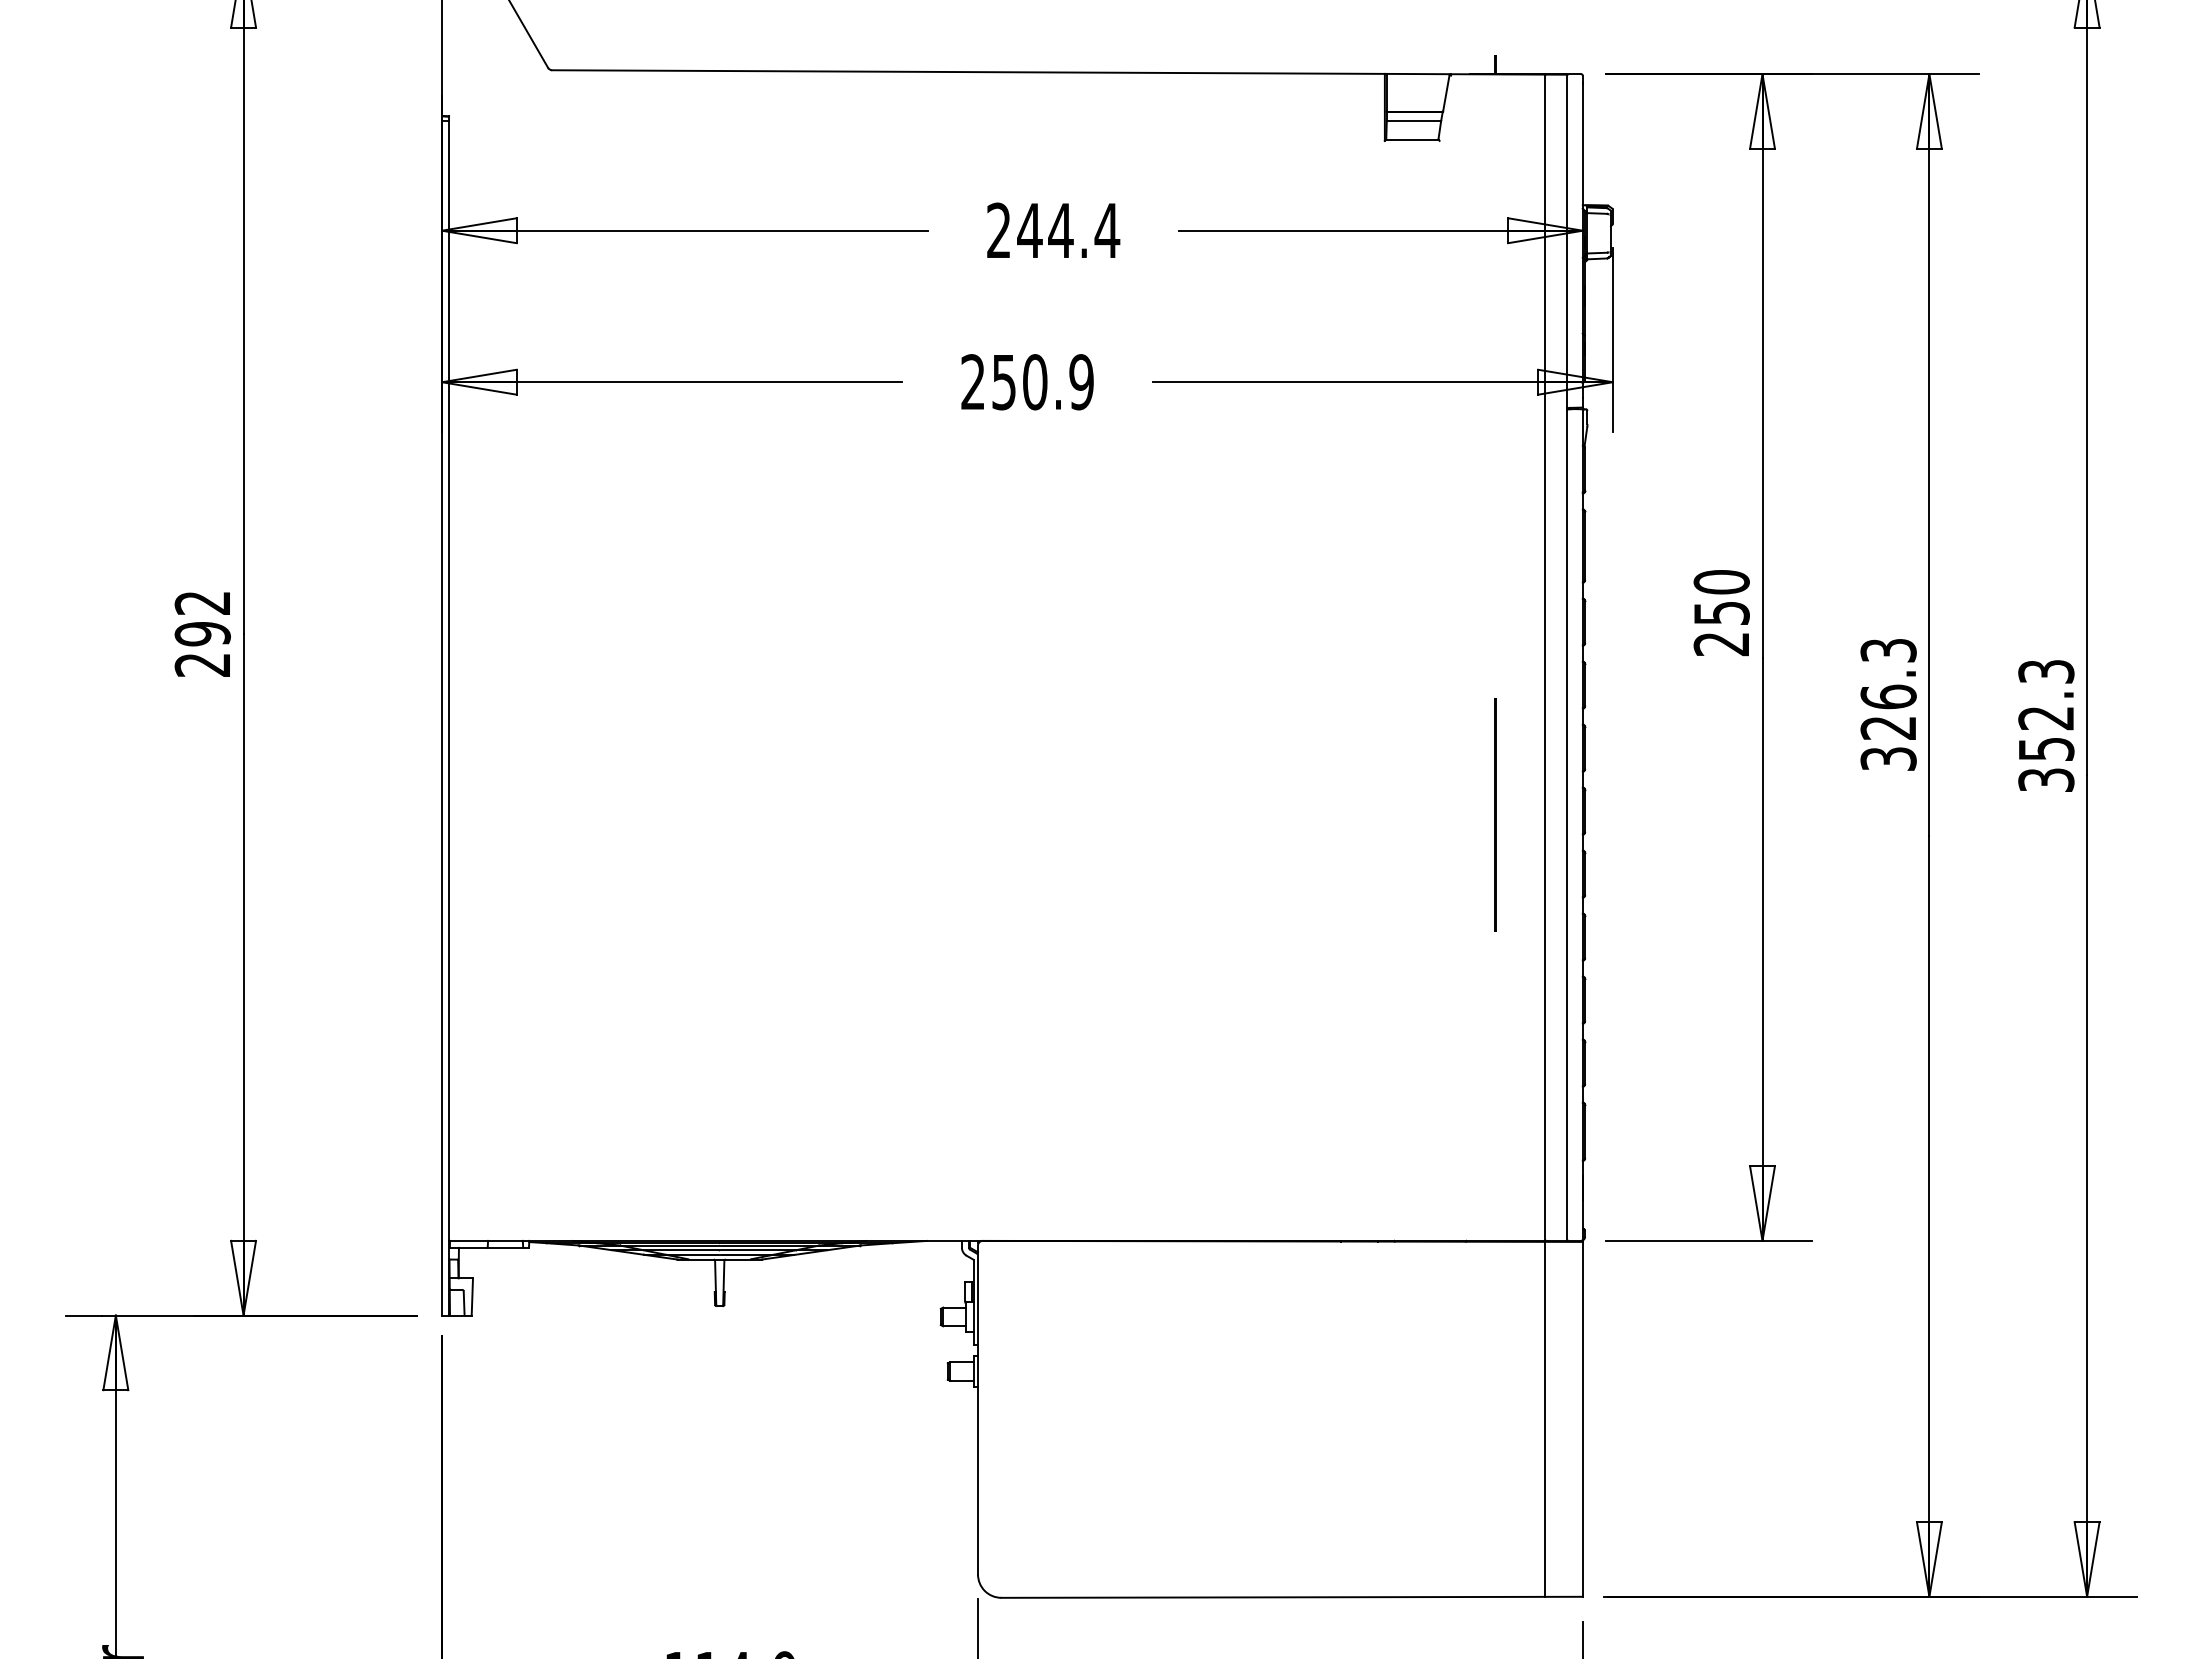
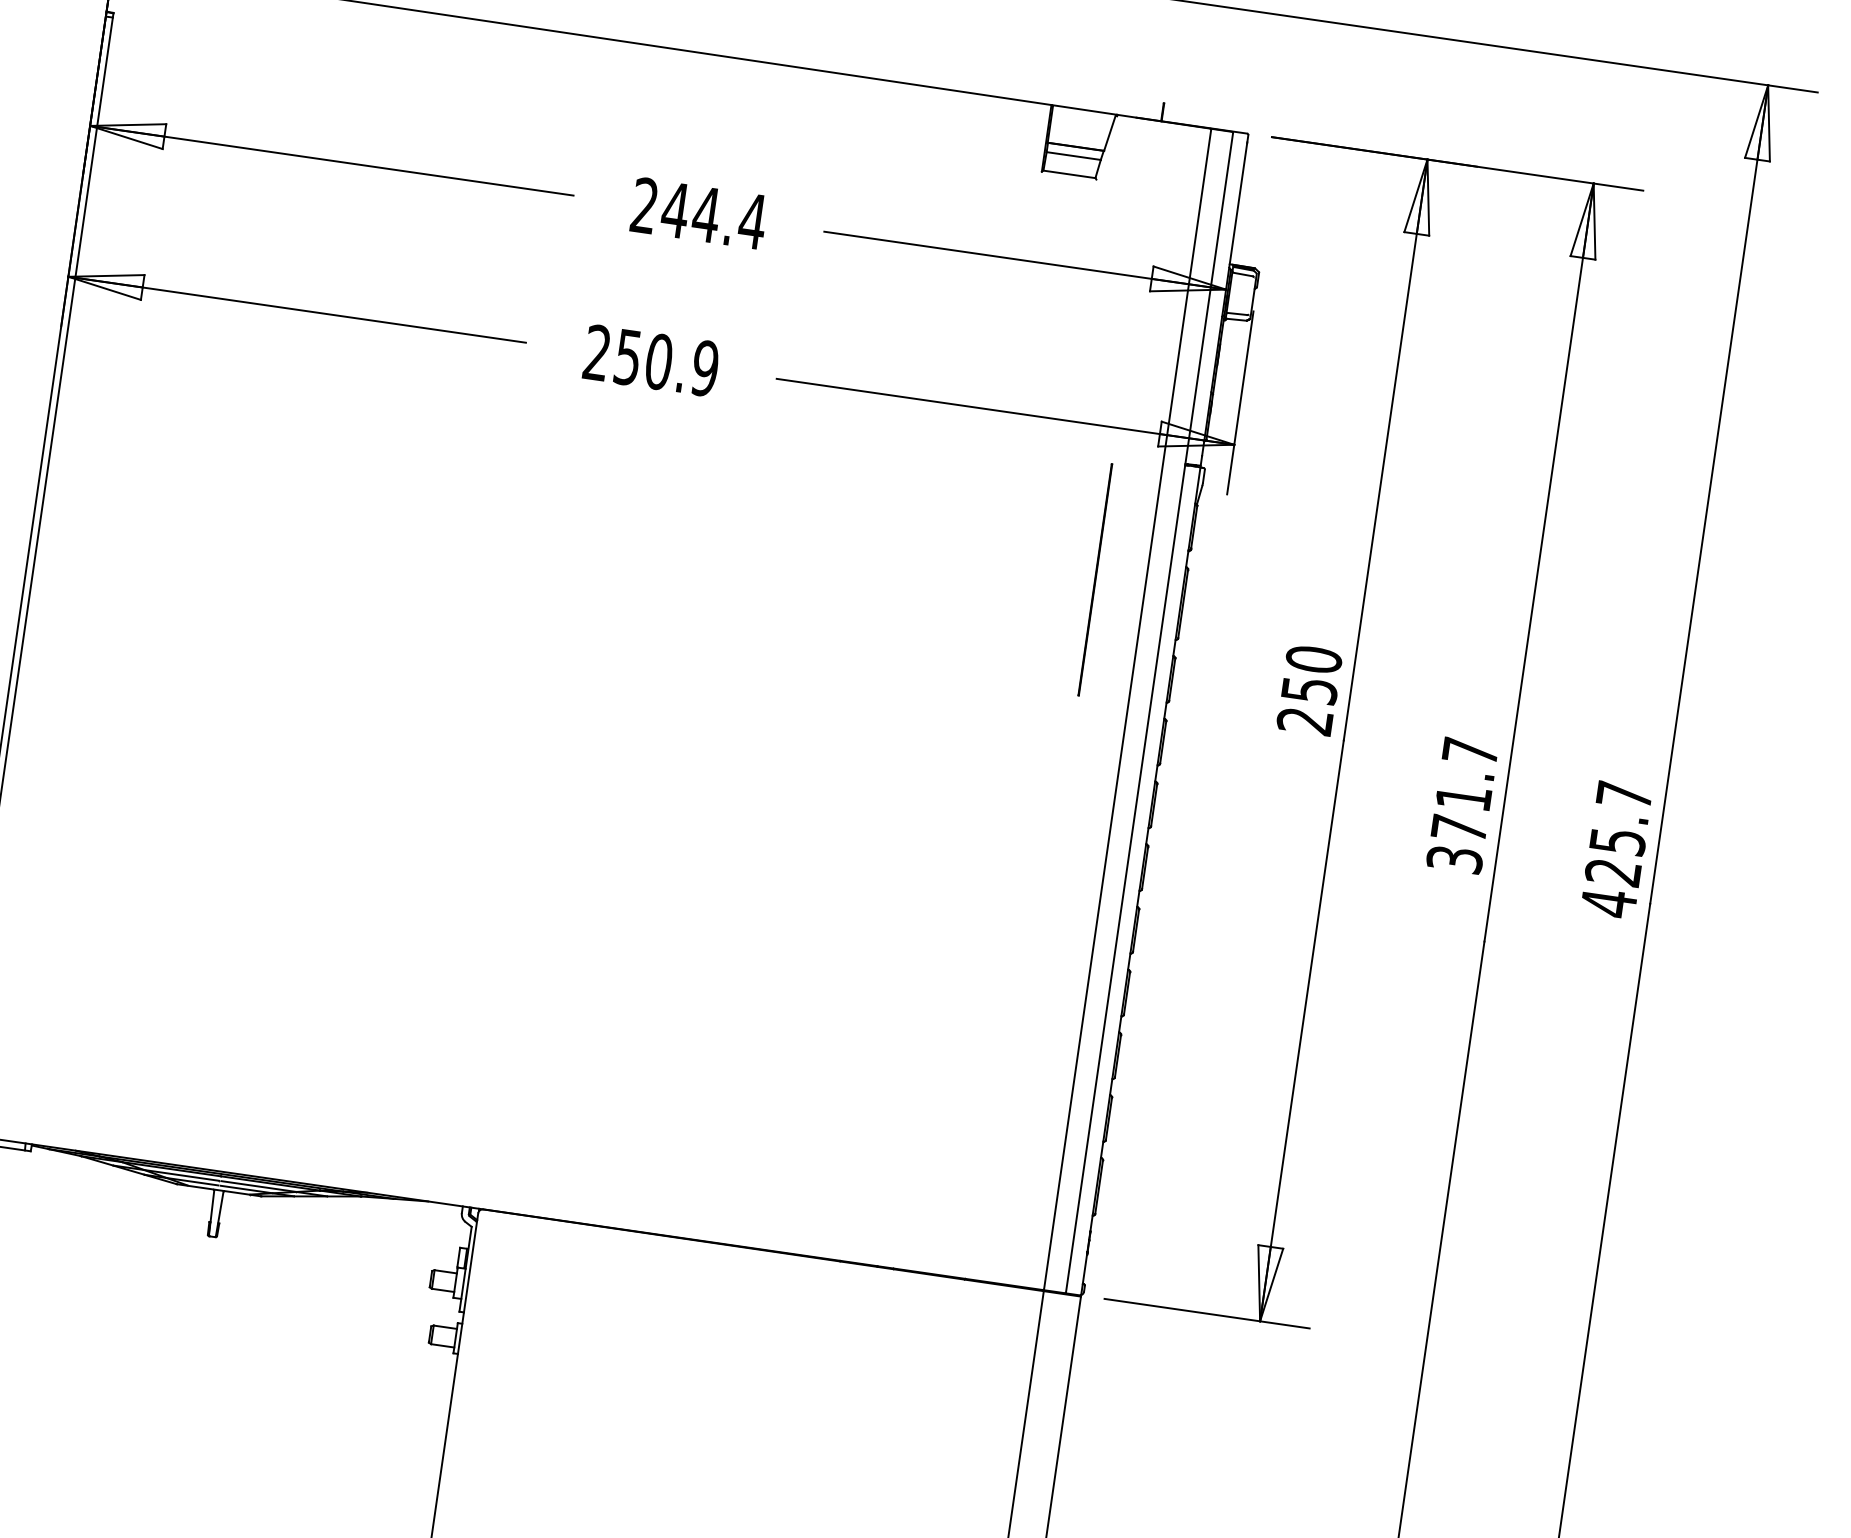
text: (1888, 689) -> (1464, 790), 326.3 -> 371.7
text: (2046, 726) -> (1616, 849), 352.3 -> 425.7
line: (1495, 814) -> (1095, 579), moved

